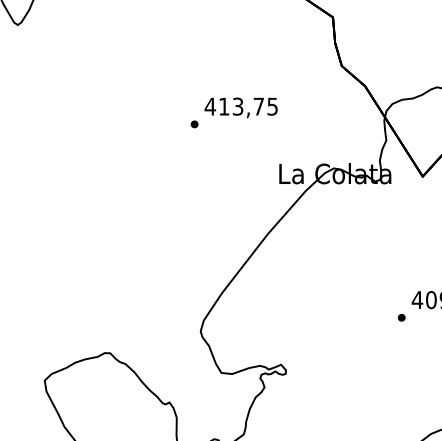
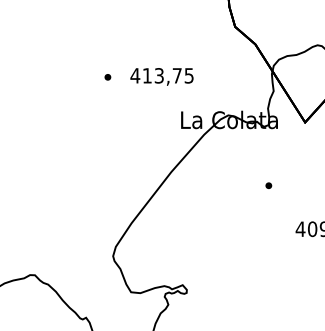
text: (240, 107) -> (161, 76), moved
part: (401, 317) -> (268, 185), moved

